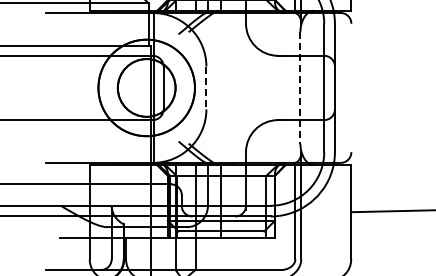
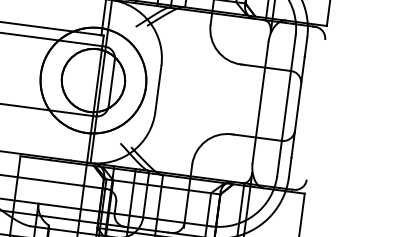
line: (300, 87) -> (260, 102), dashed -> solid
line: (206, 88) -> (158, 89), dashed -> solid

